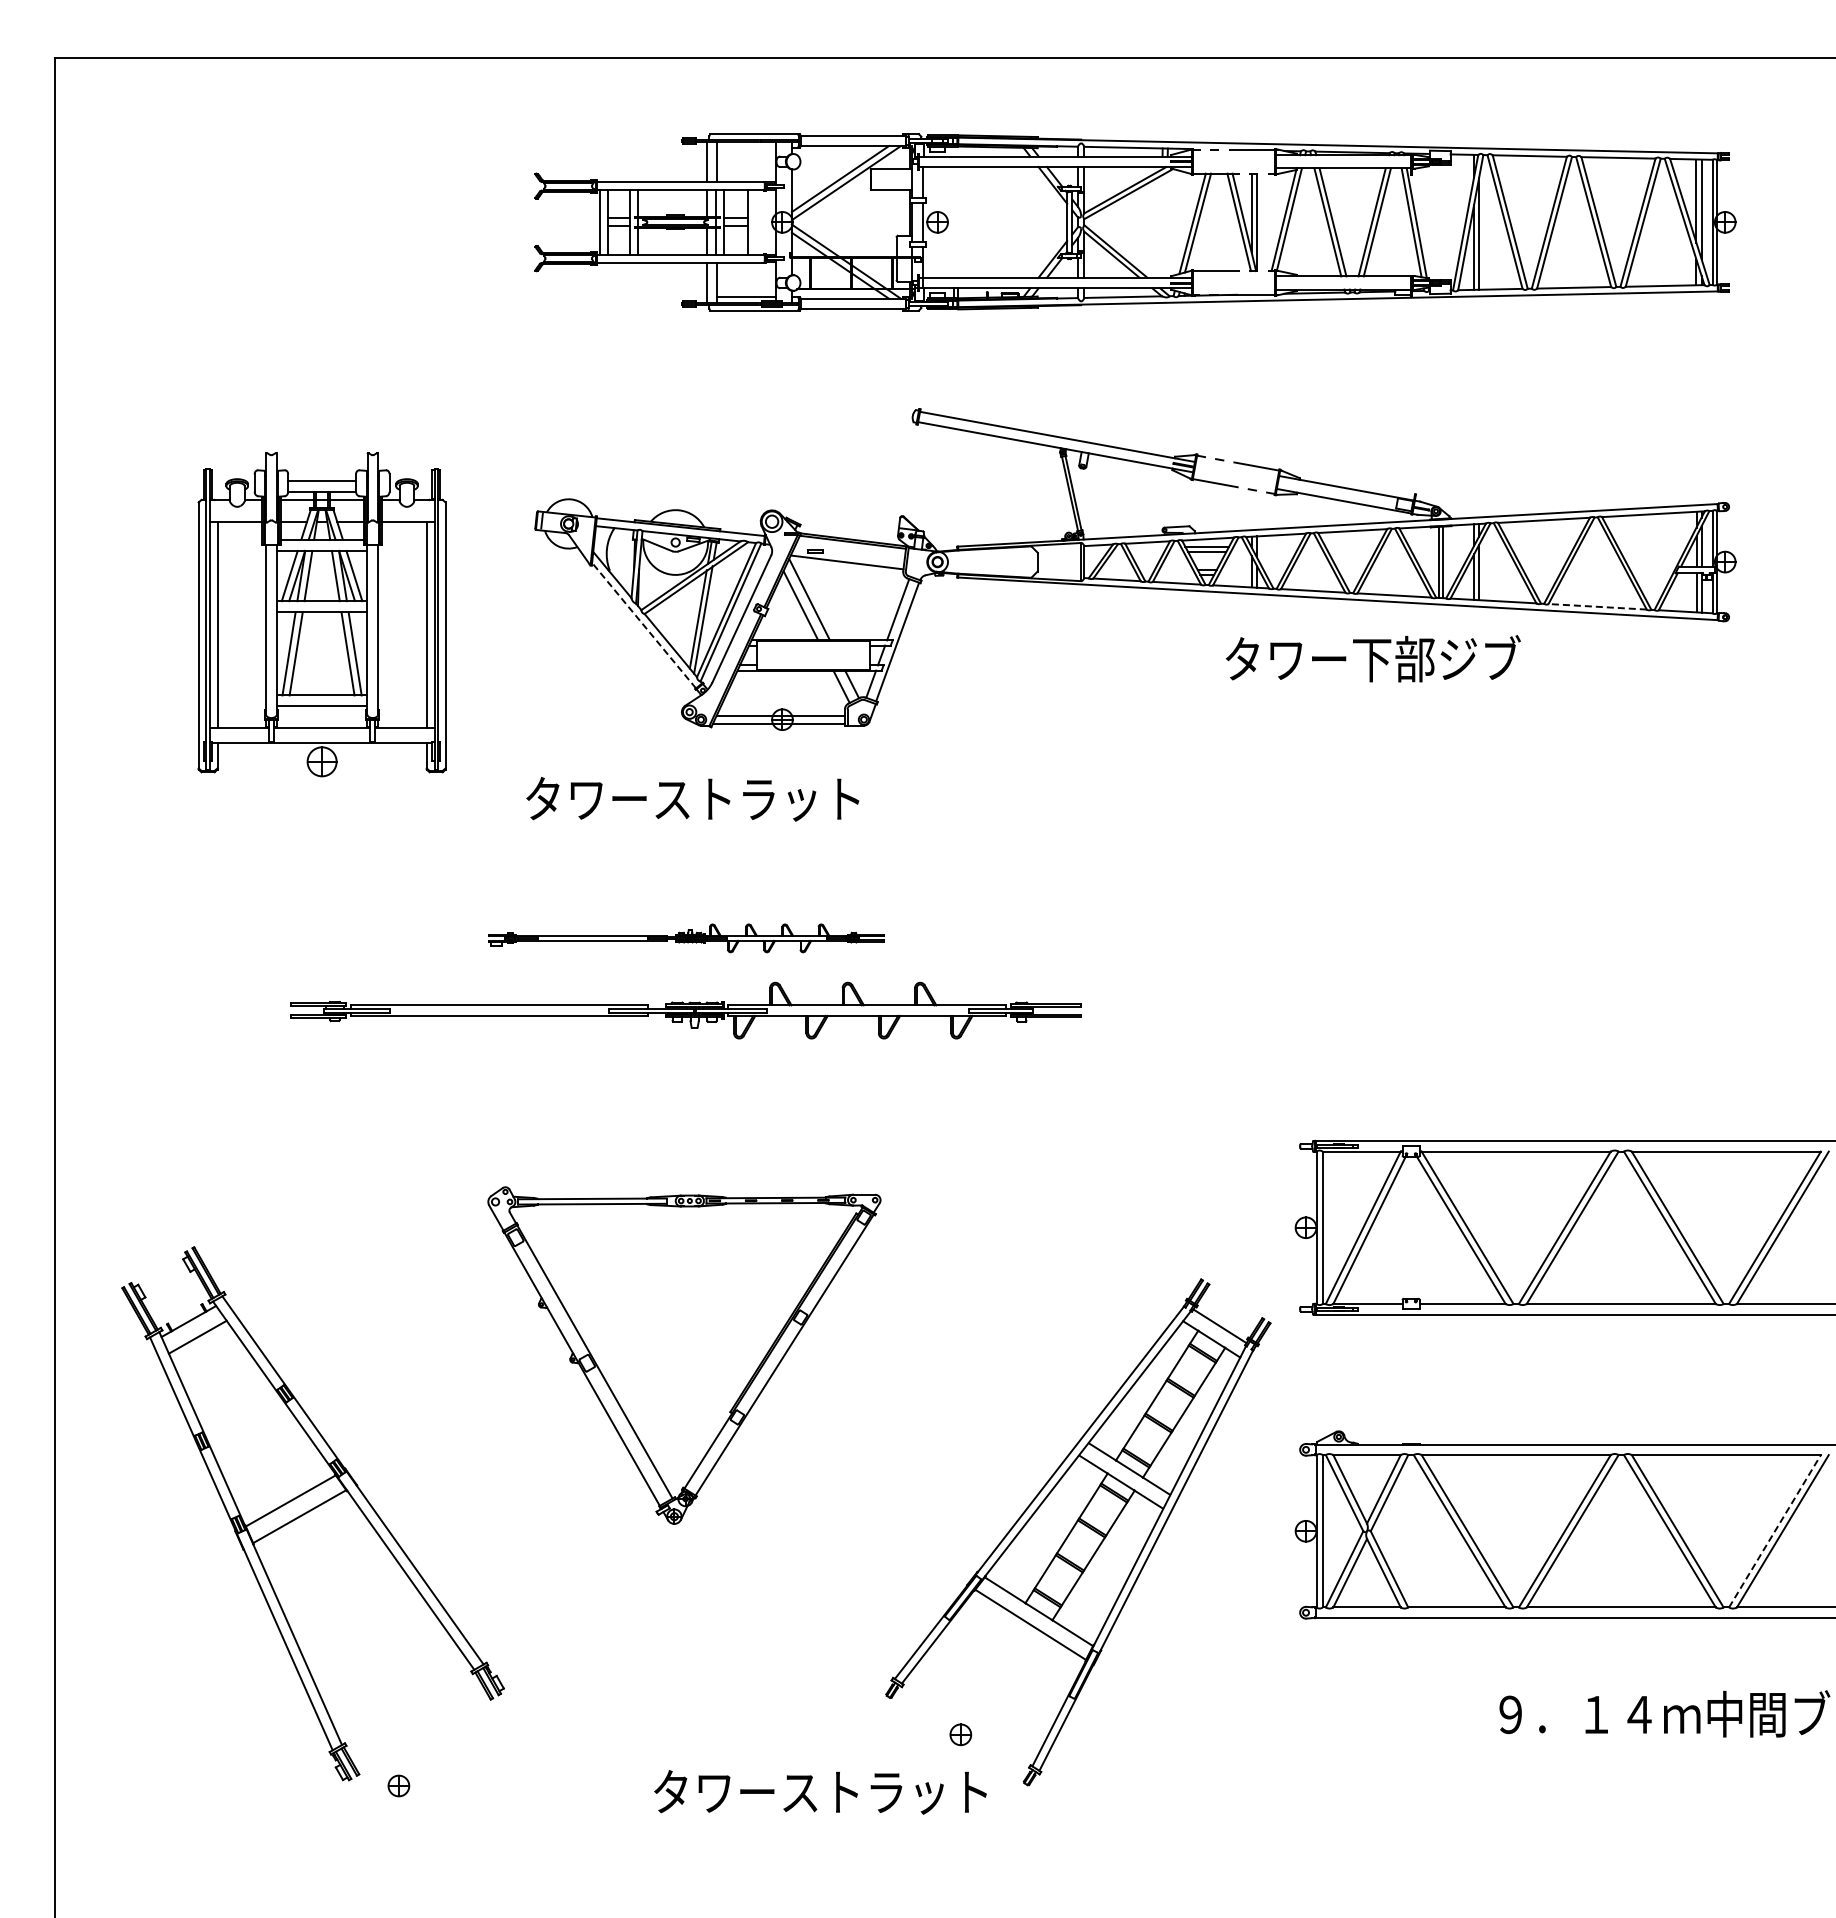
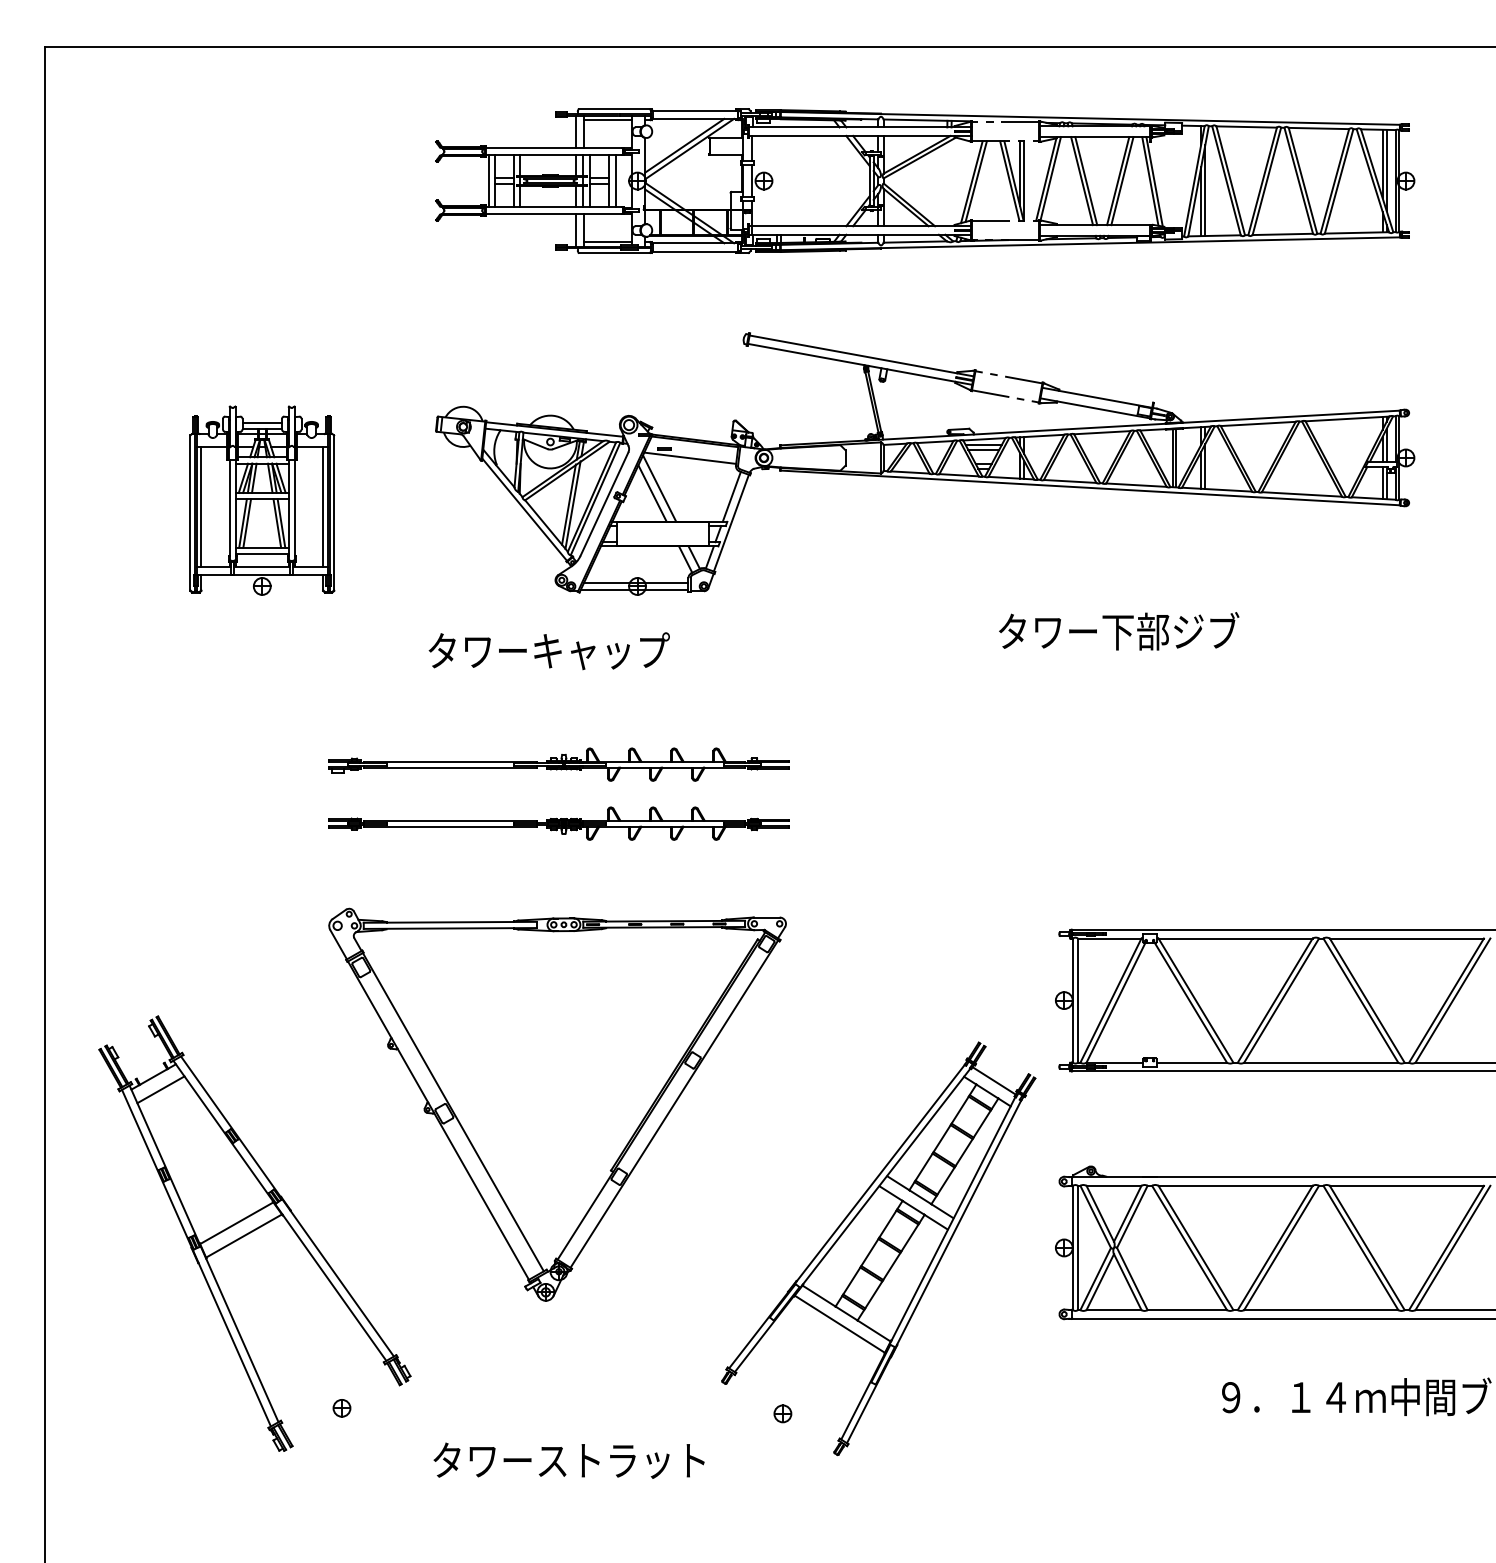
line: (746, 147) -> (608, 120), added
line: (755, 222) -> (615, 181), added
line: (1597, 606) -> (1301, 494), dashed -> solid
part: (321, 614) -> (261, 500), size x0.71
line: (644, 625) -> (525, 509), dashed -> solid
text: (1372, 658) -> (1118, 631), moved
text: (757, 799) -> (617, 651), タワーストラット -> タワーキャップ
part: (685, 938) -> (558, 764), size x1.43
part: (685, 1010) -> (558, 823), size x0.71
part: (684, 1355) -> (557, 1104), size x1.43
line: (1774, 1531) -> (1446, 1248), dashed -> solid
part: (398, 1785) -> (341, 1407), moved
text: (820, 1792) -> (569, 1460), moved

